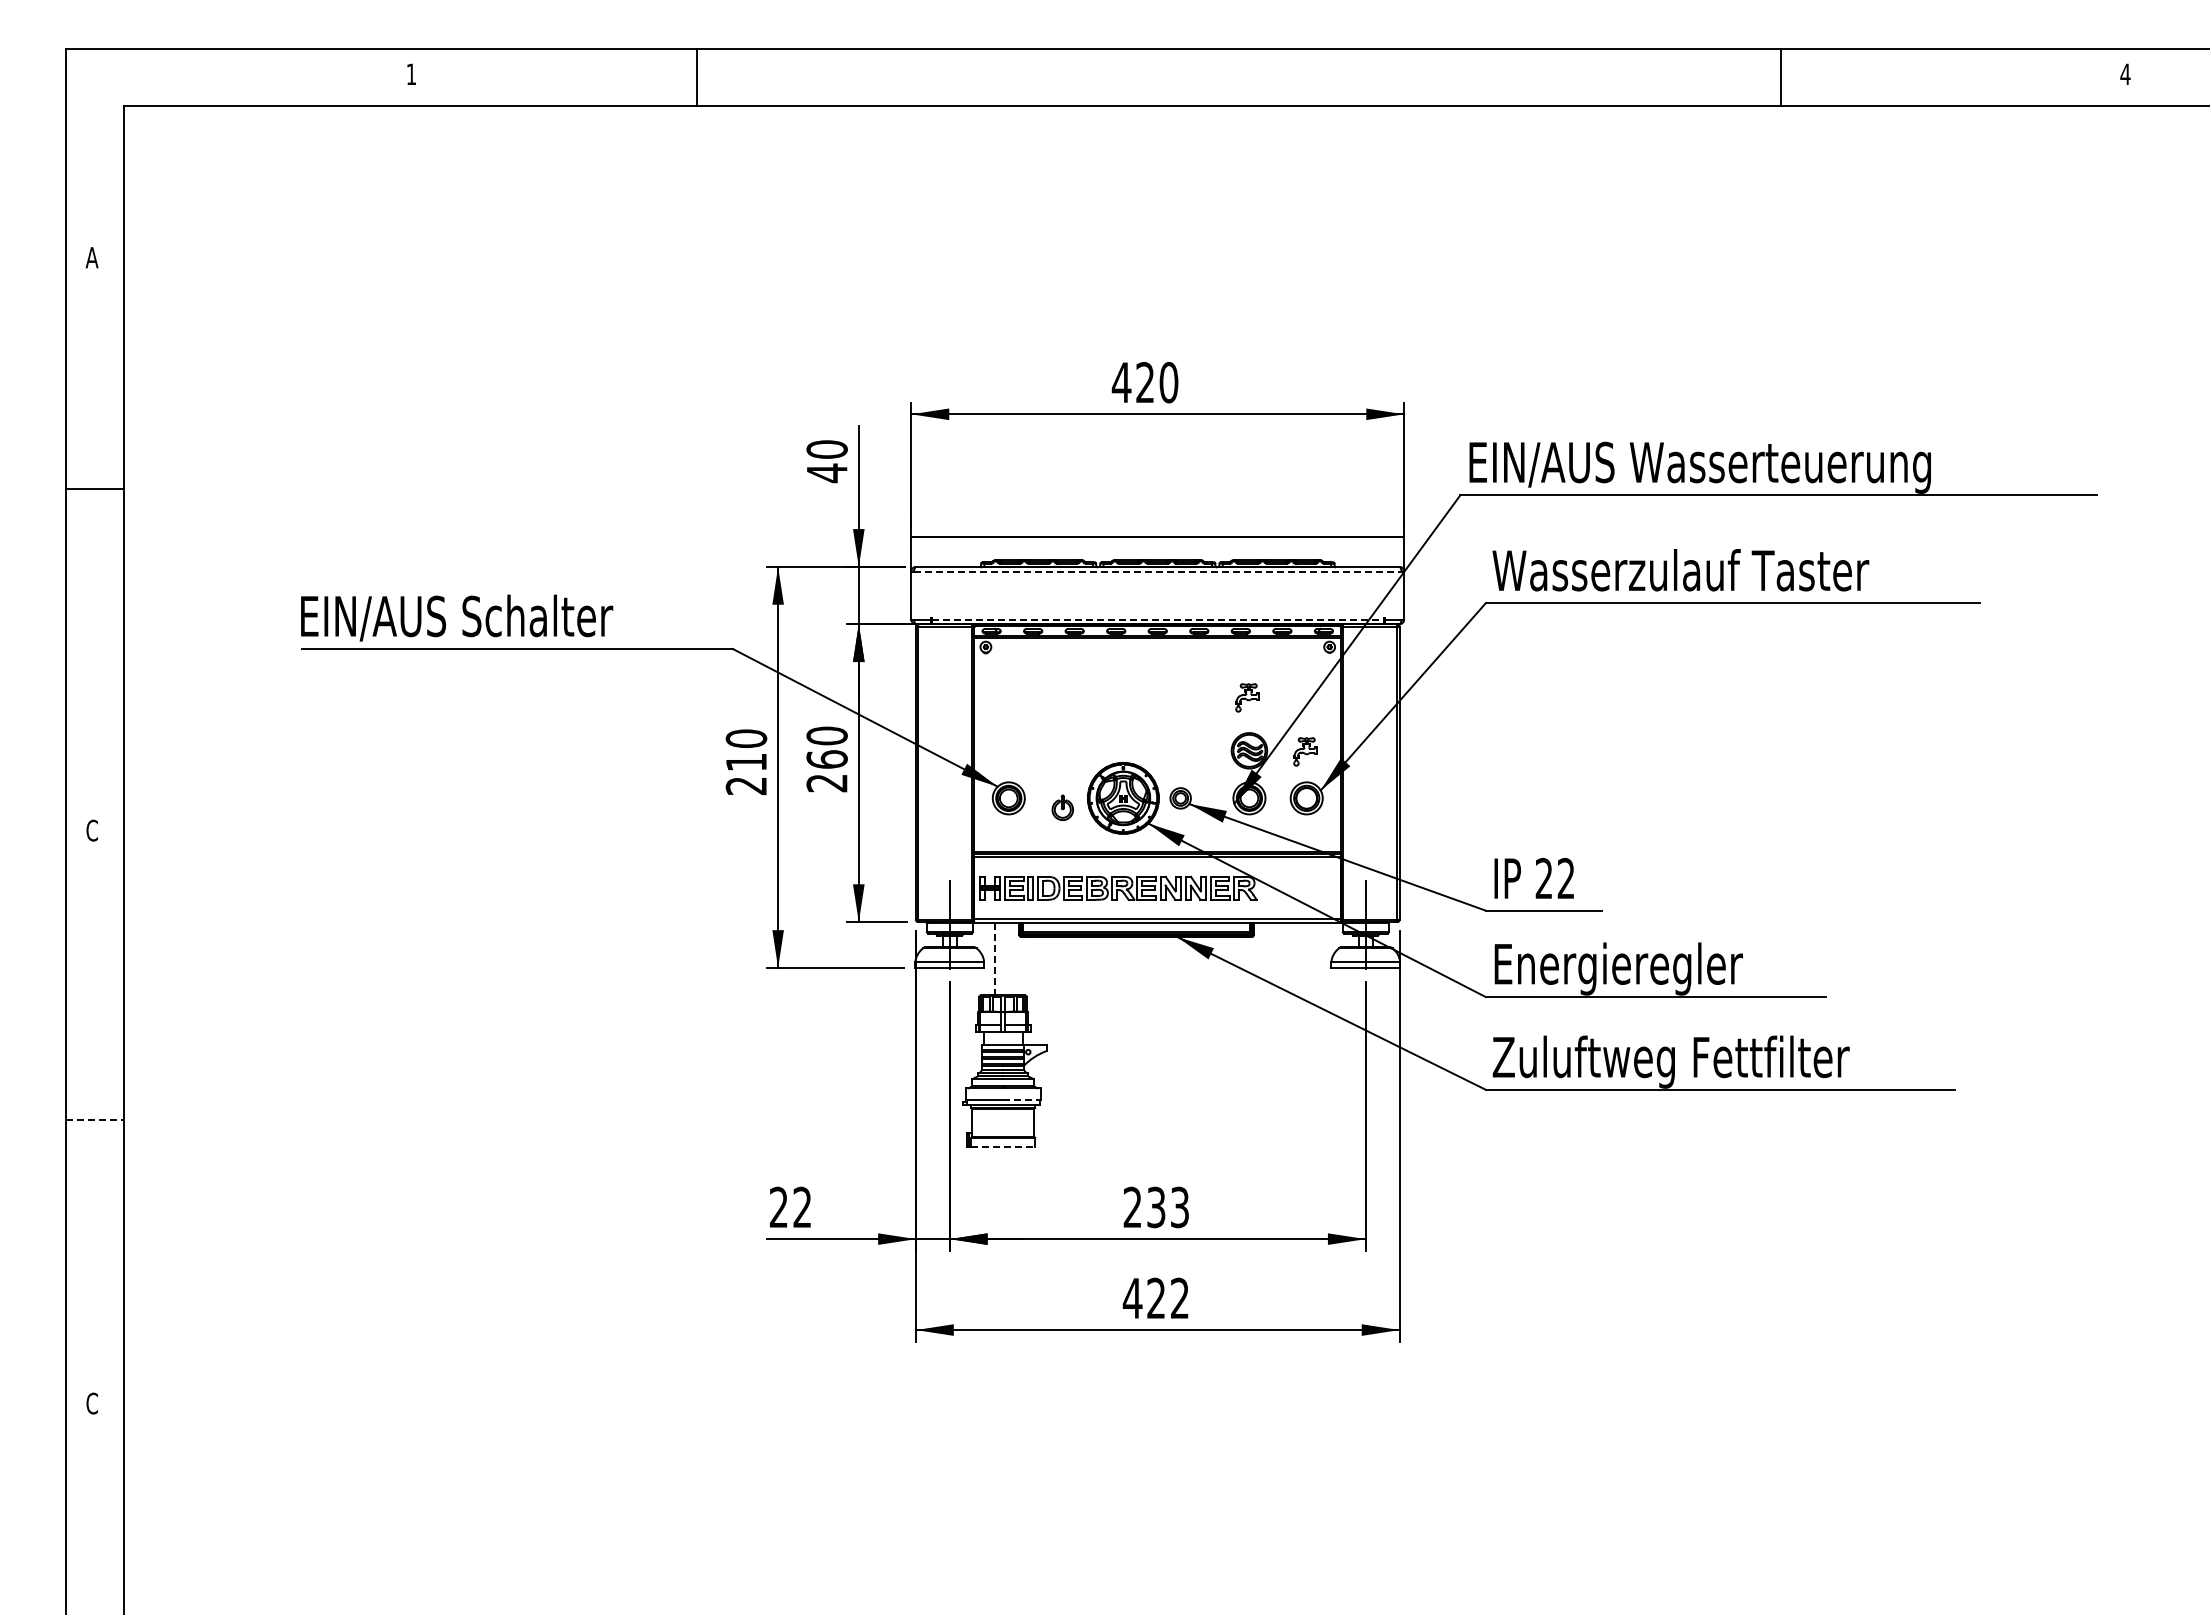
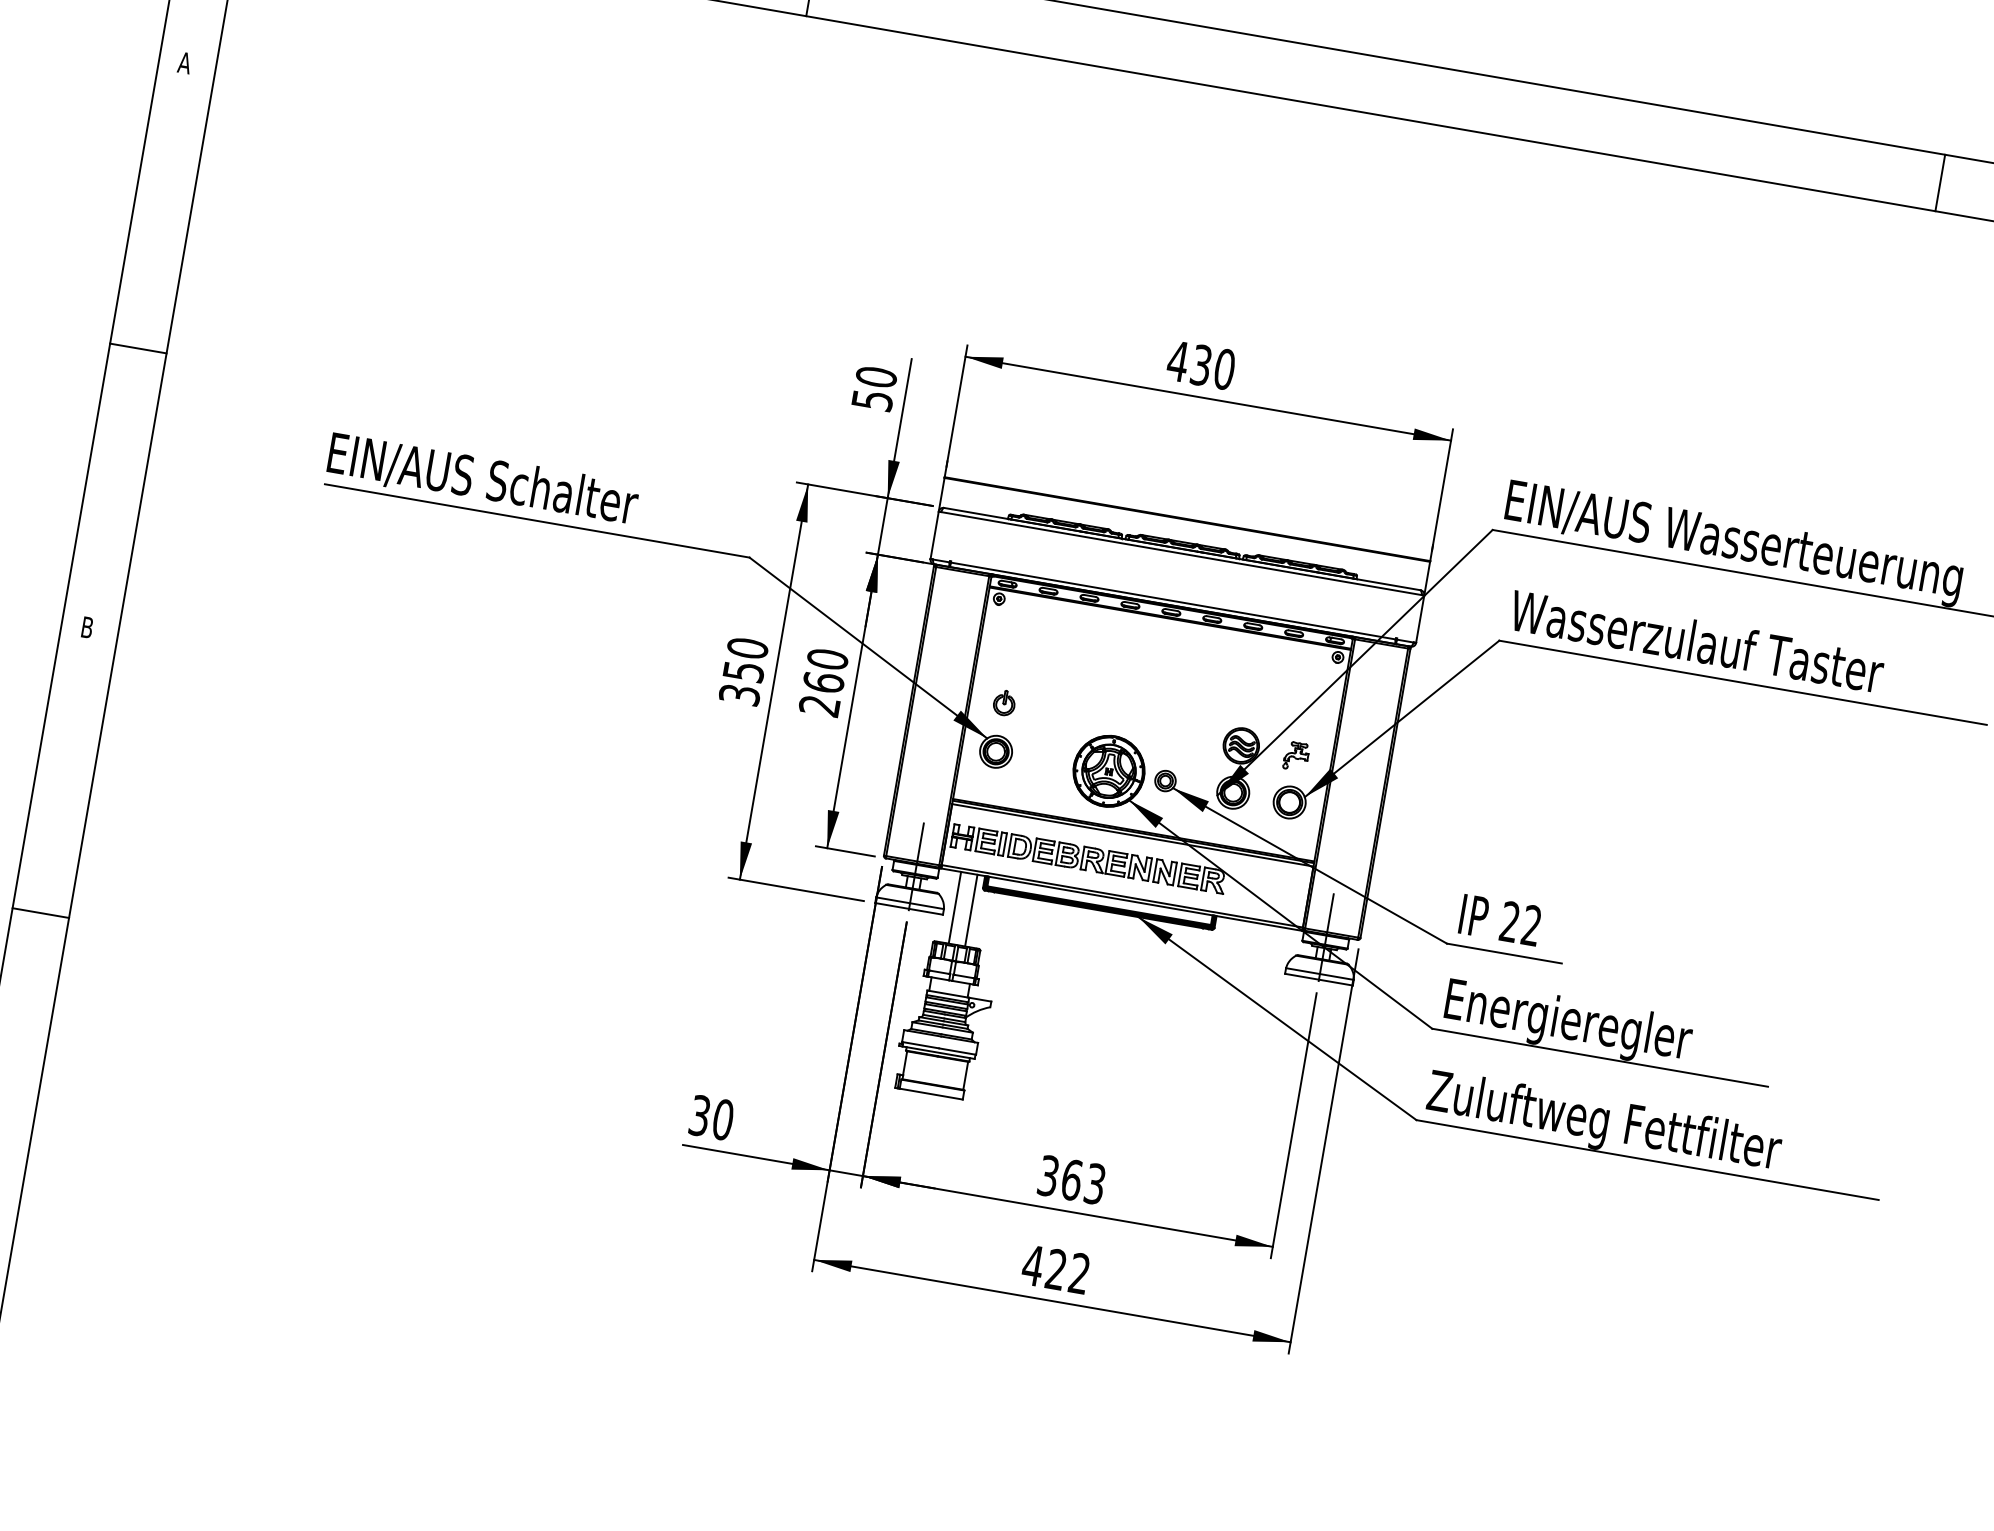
line: (1781, 76) -> (1940, 182), moved
text: (1145, 382) -> (1201, 365), 420 -> 430
text: (827, 473) -> (872, 400), 40 -> 50
line: (94, 488) -> (138, 347), moved
line: (1158, 571) -> (1182, 553), dashed -> solid
line: (1157, 619) -> (1173, 600), dashed -> solid
part: (1247, 697) -> (1248, 693), removed
text: (746, 773) -> (741, 682), 210 -> 350
part: (1062, 807) -> (1004, 702), moved
text: (91, 830) -> (86, 627), C -> B
line: (1011, 958) -> (971, 910), added
line: (994, 959) -> (954, 908), dashed -> solid
line: (1021, 1100) -> (957, 1051), dashed -> solid
line: (94, 1119) -> (40, 912), dashed -> solid
line: (1003, 1146) -> (931, 1093), dashed -> solid
text: (790, 1207) -> (711, 1117), 22 -> 30
text: (1144, 1207) -> (1060, 1178), 233 -> 363

